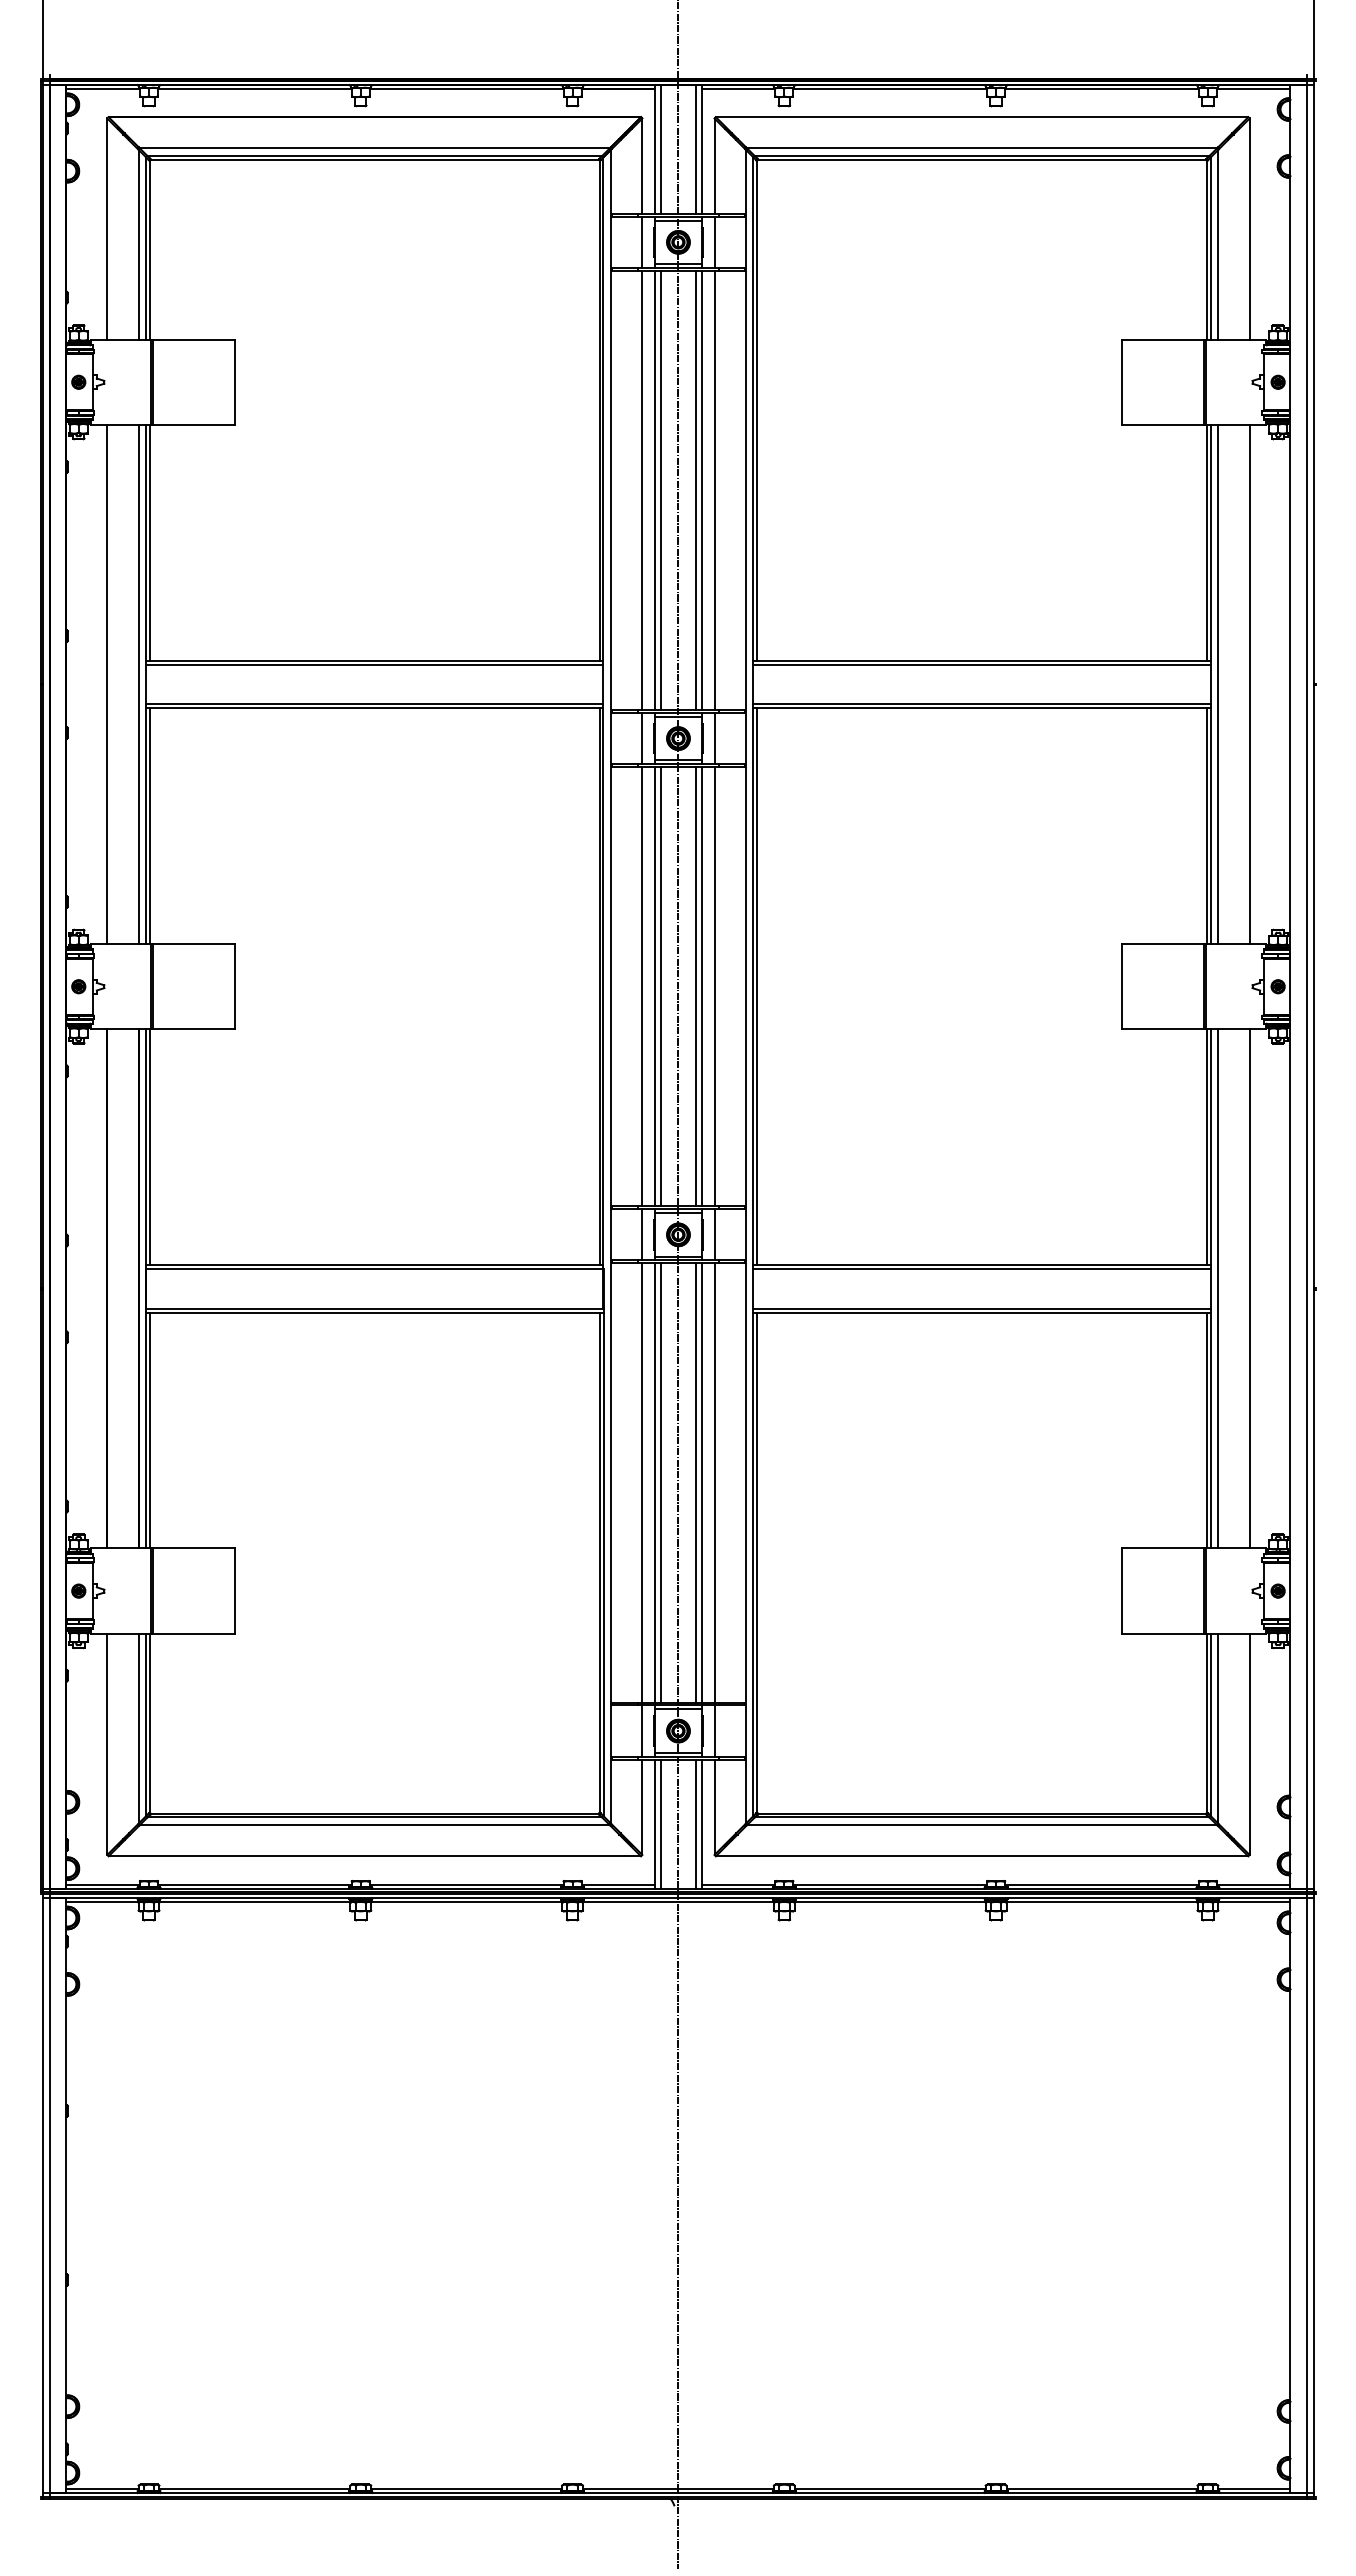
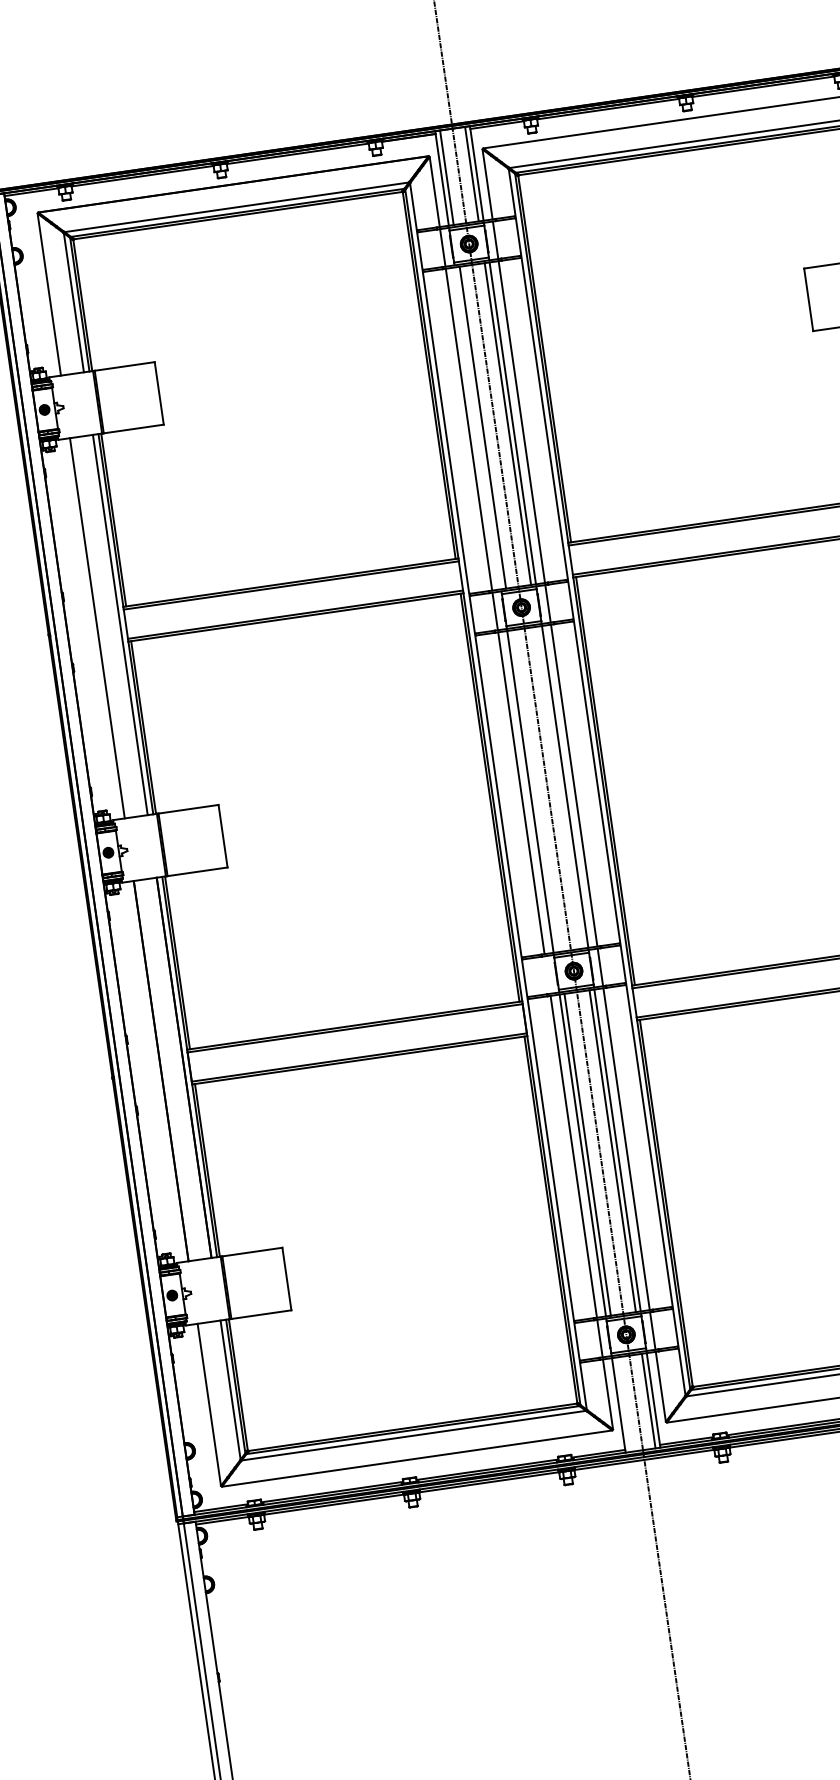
line: (654, 490) -> (477, 428), removed
line: (661, 986) -> (535, 791), removed
line: (695, 986) -> (560, 787), removed
line: (642, 1234) -> (547, 974), removed
line: (661, 1823) -> (623, 1404), removed

